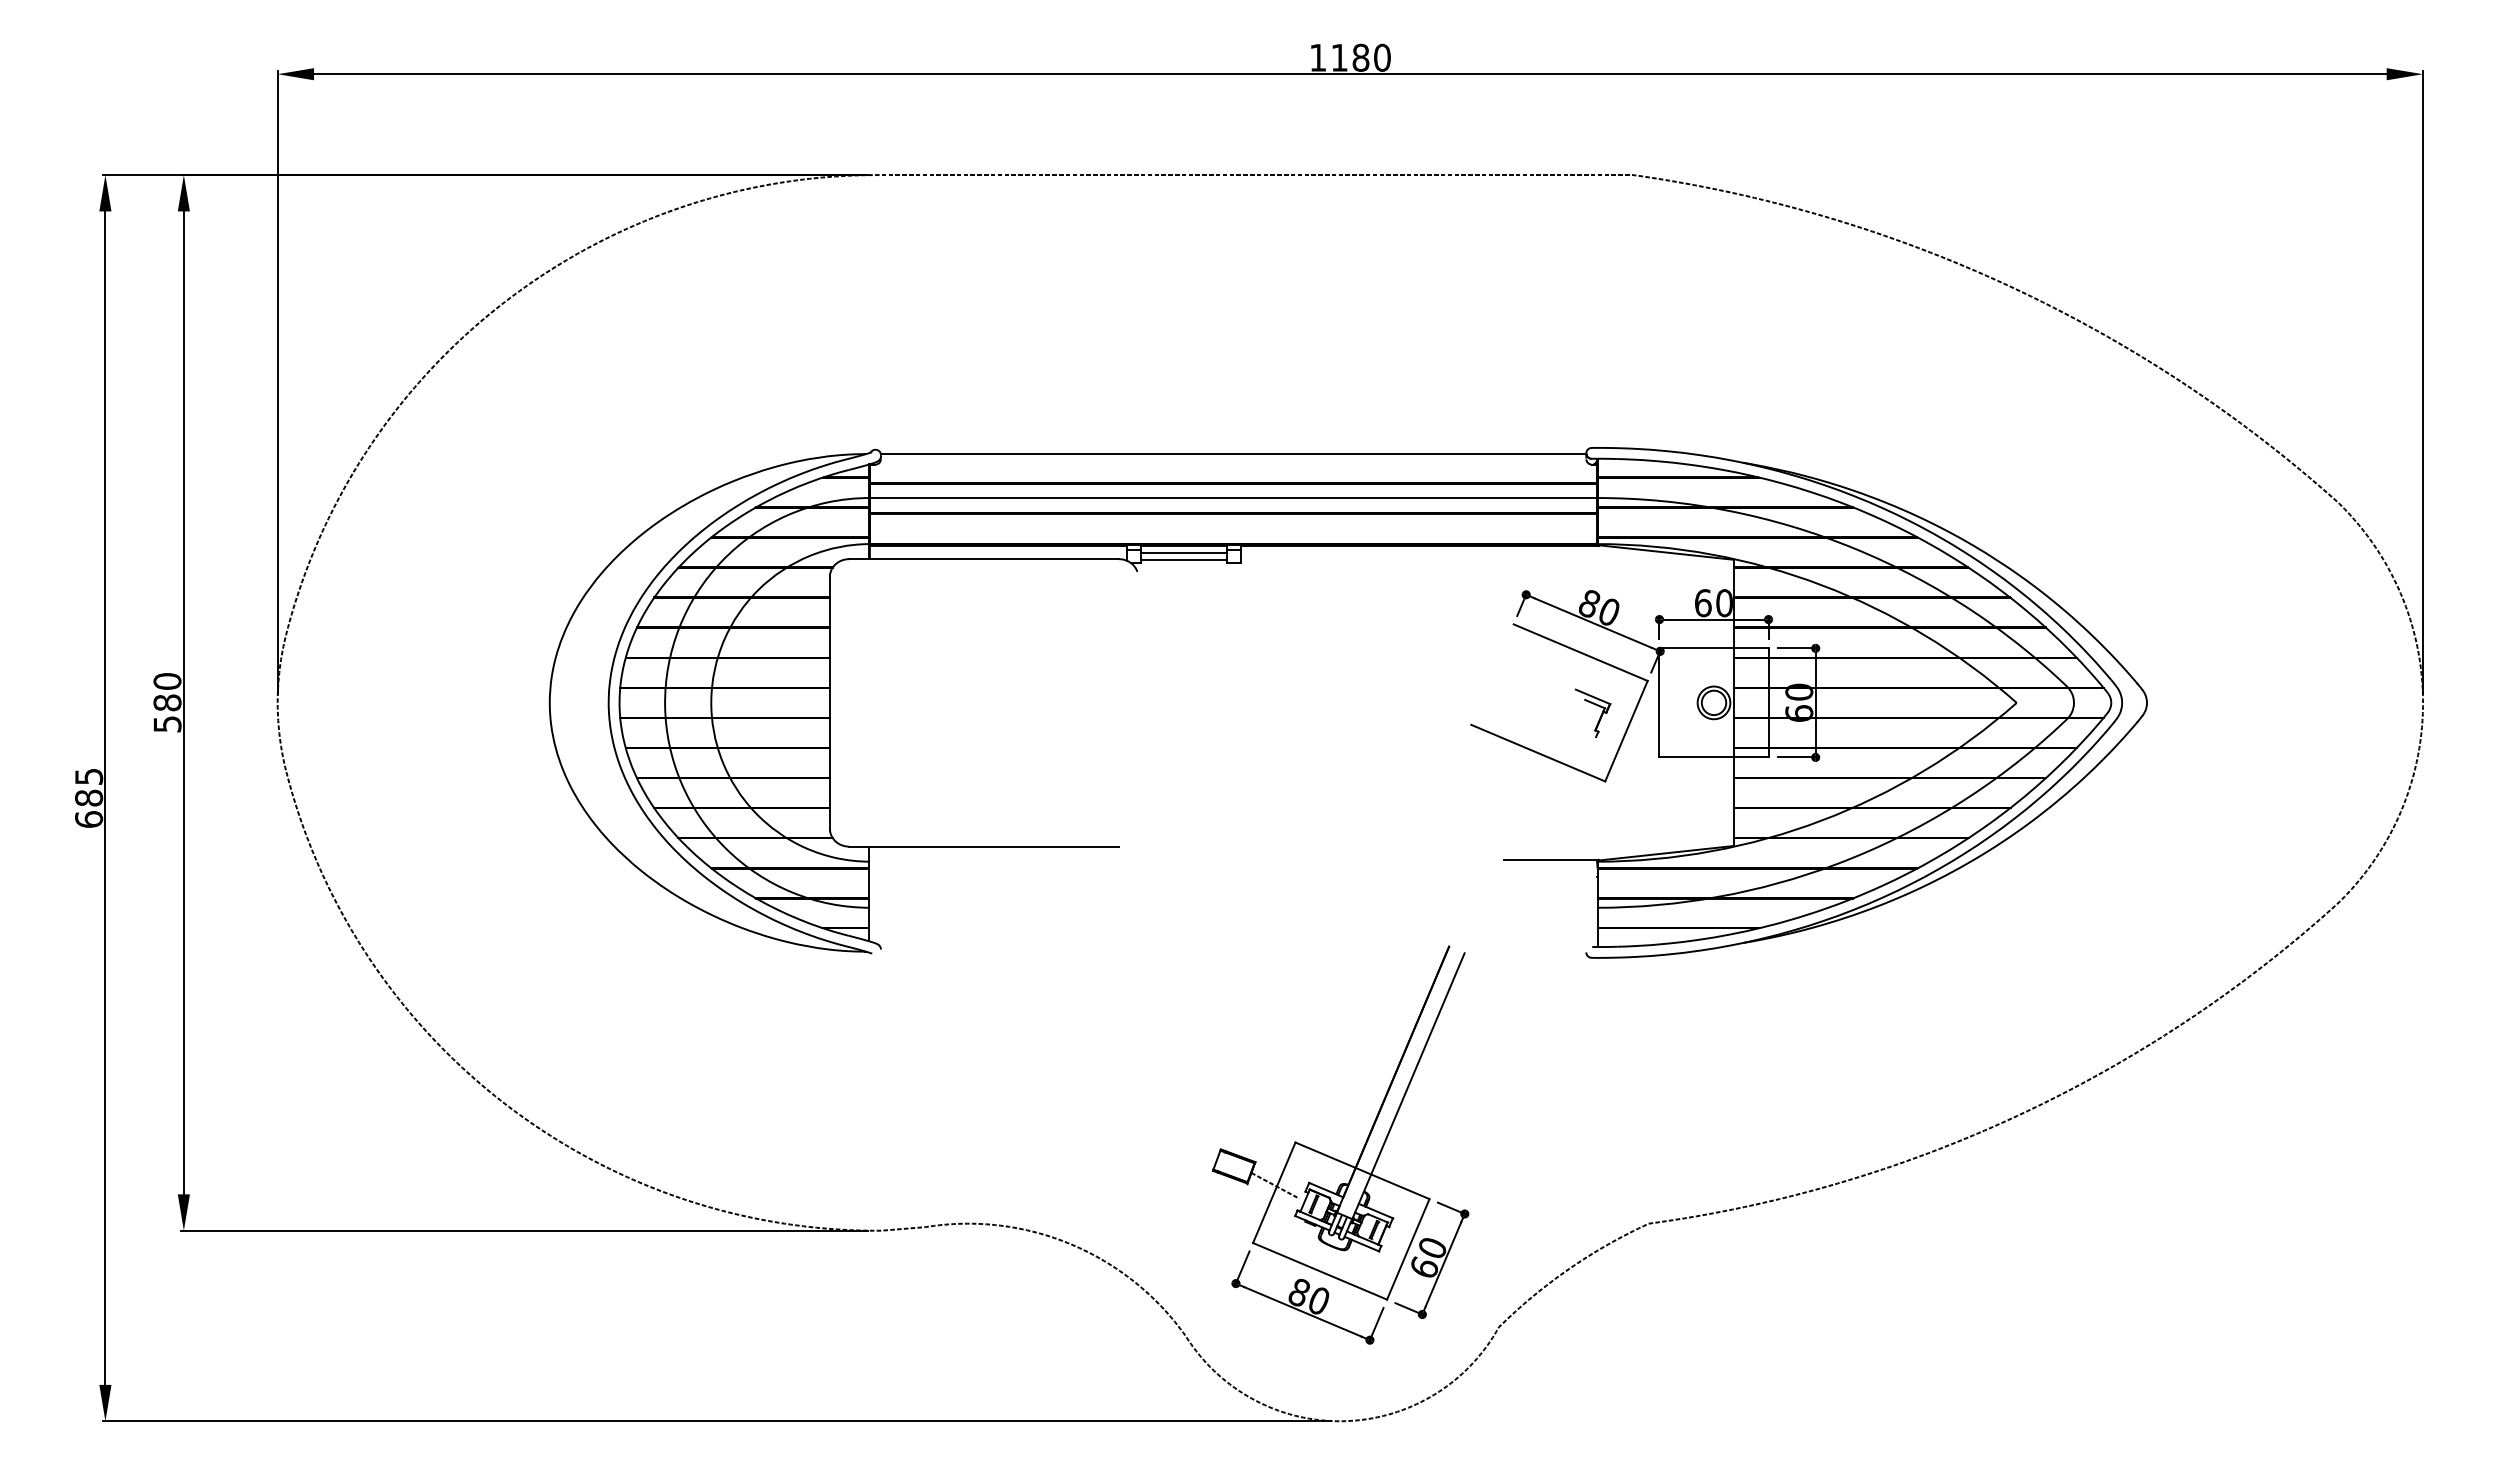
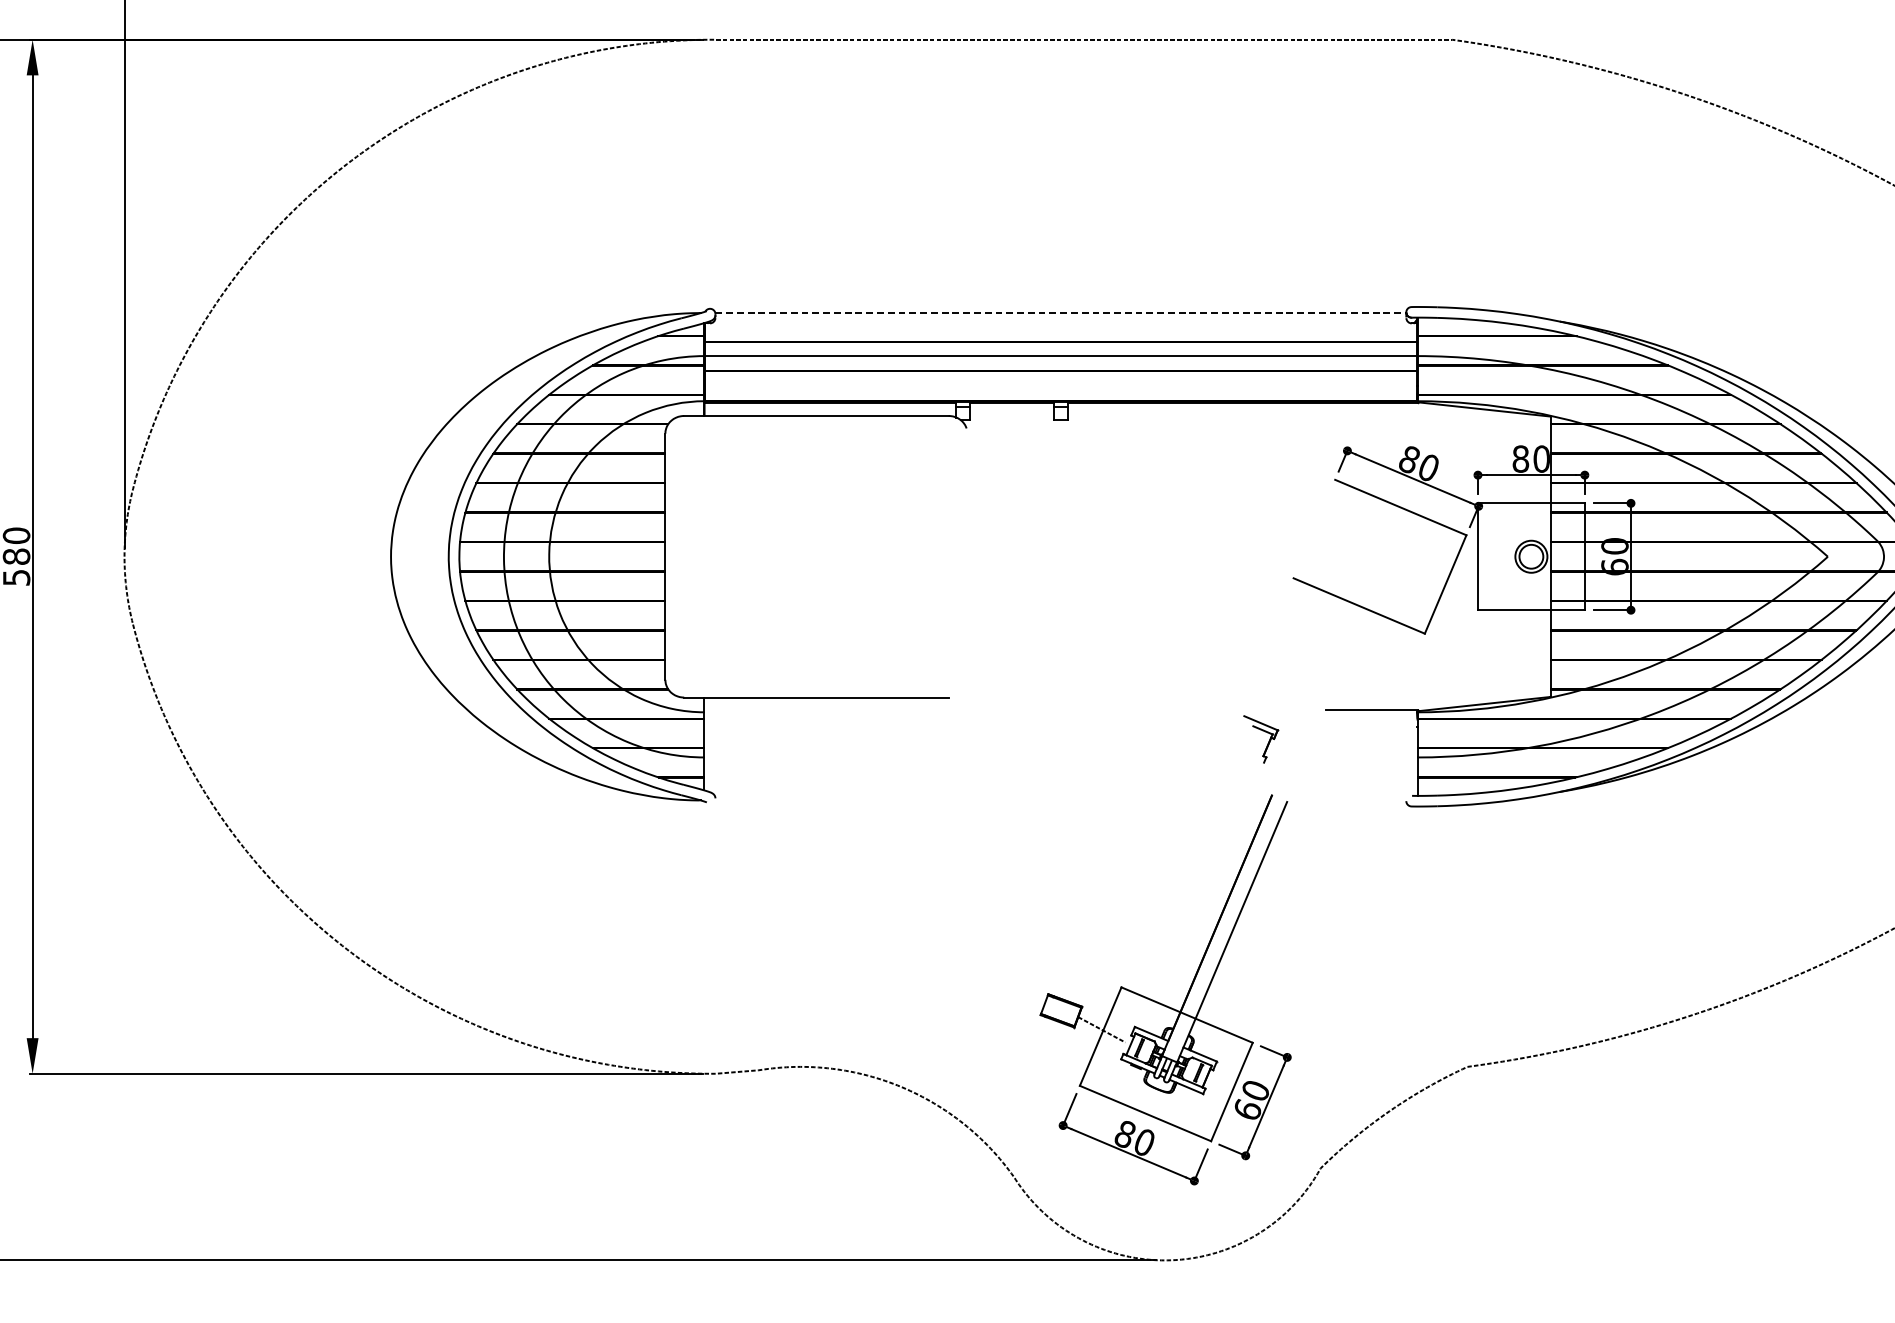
line: (1233, 453) -> (1060, 312), solid -> dashed
line: (1183, 552) -> (1011, 409), removed
line: (1183, 560) -> (1011, 417), removed
text: (1703, 603) -> (1521, 459), 60 -> 80
part: (1599, 717) -> (1267, 743), moved

